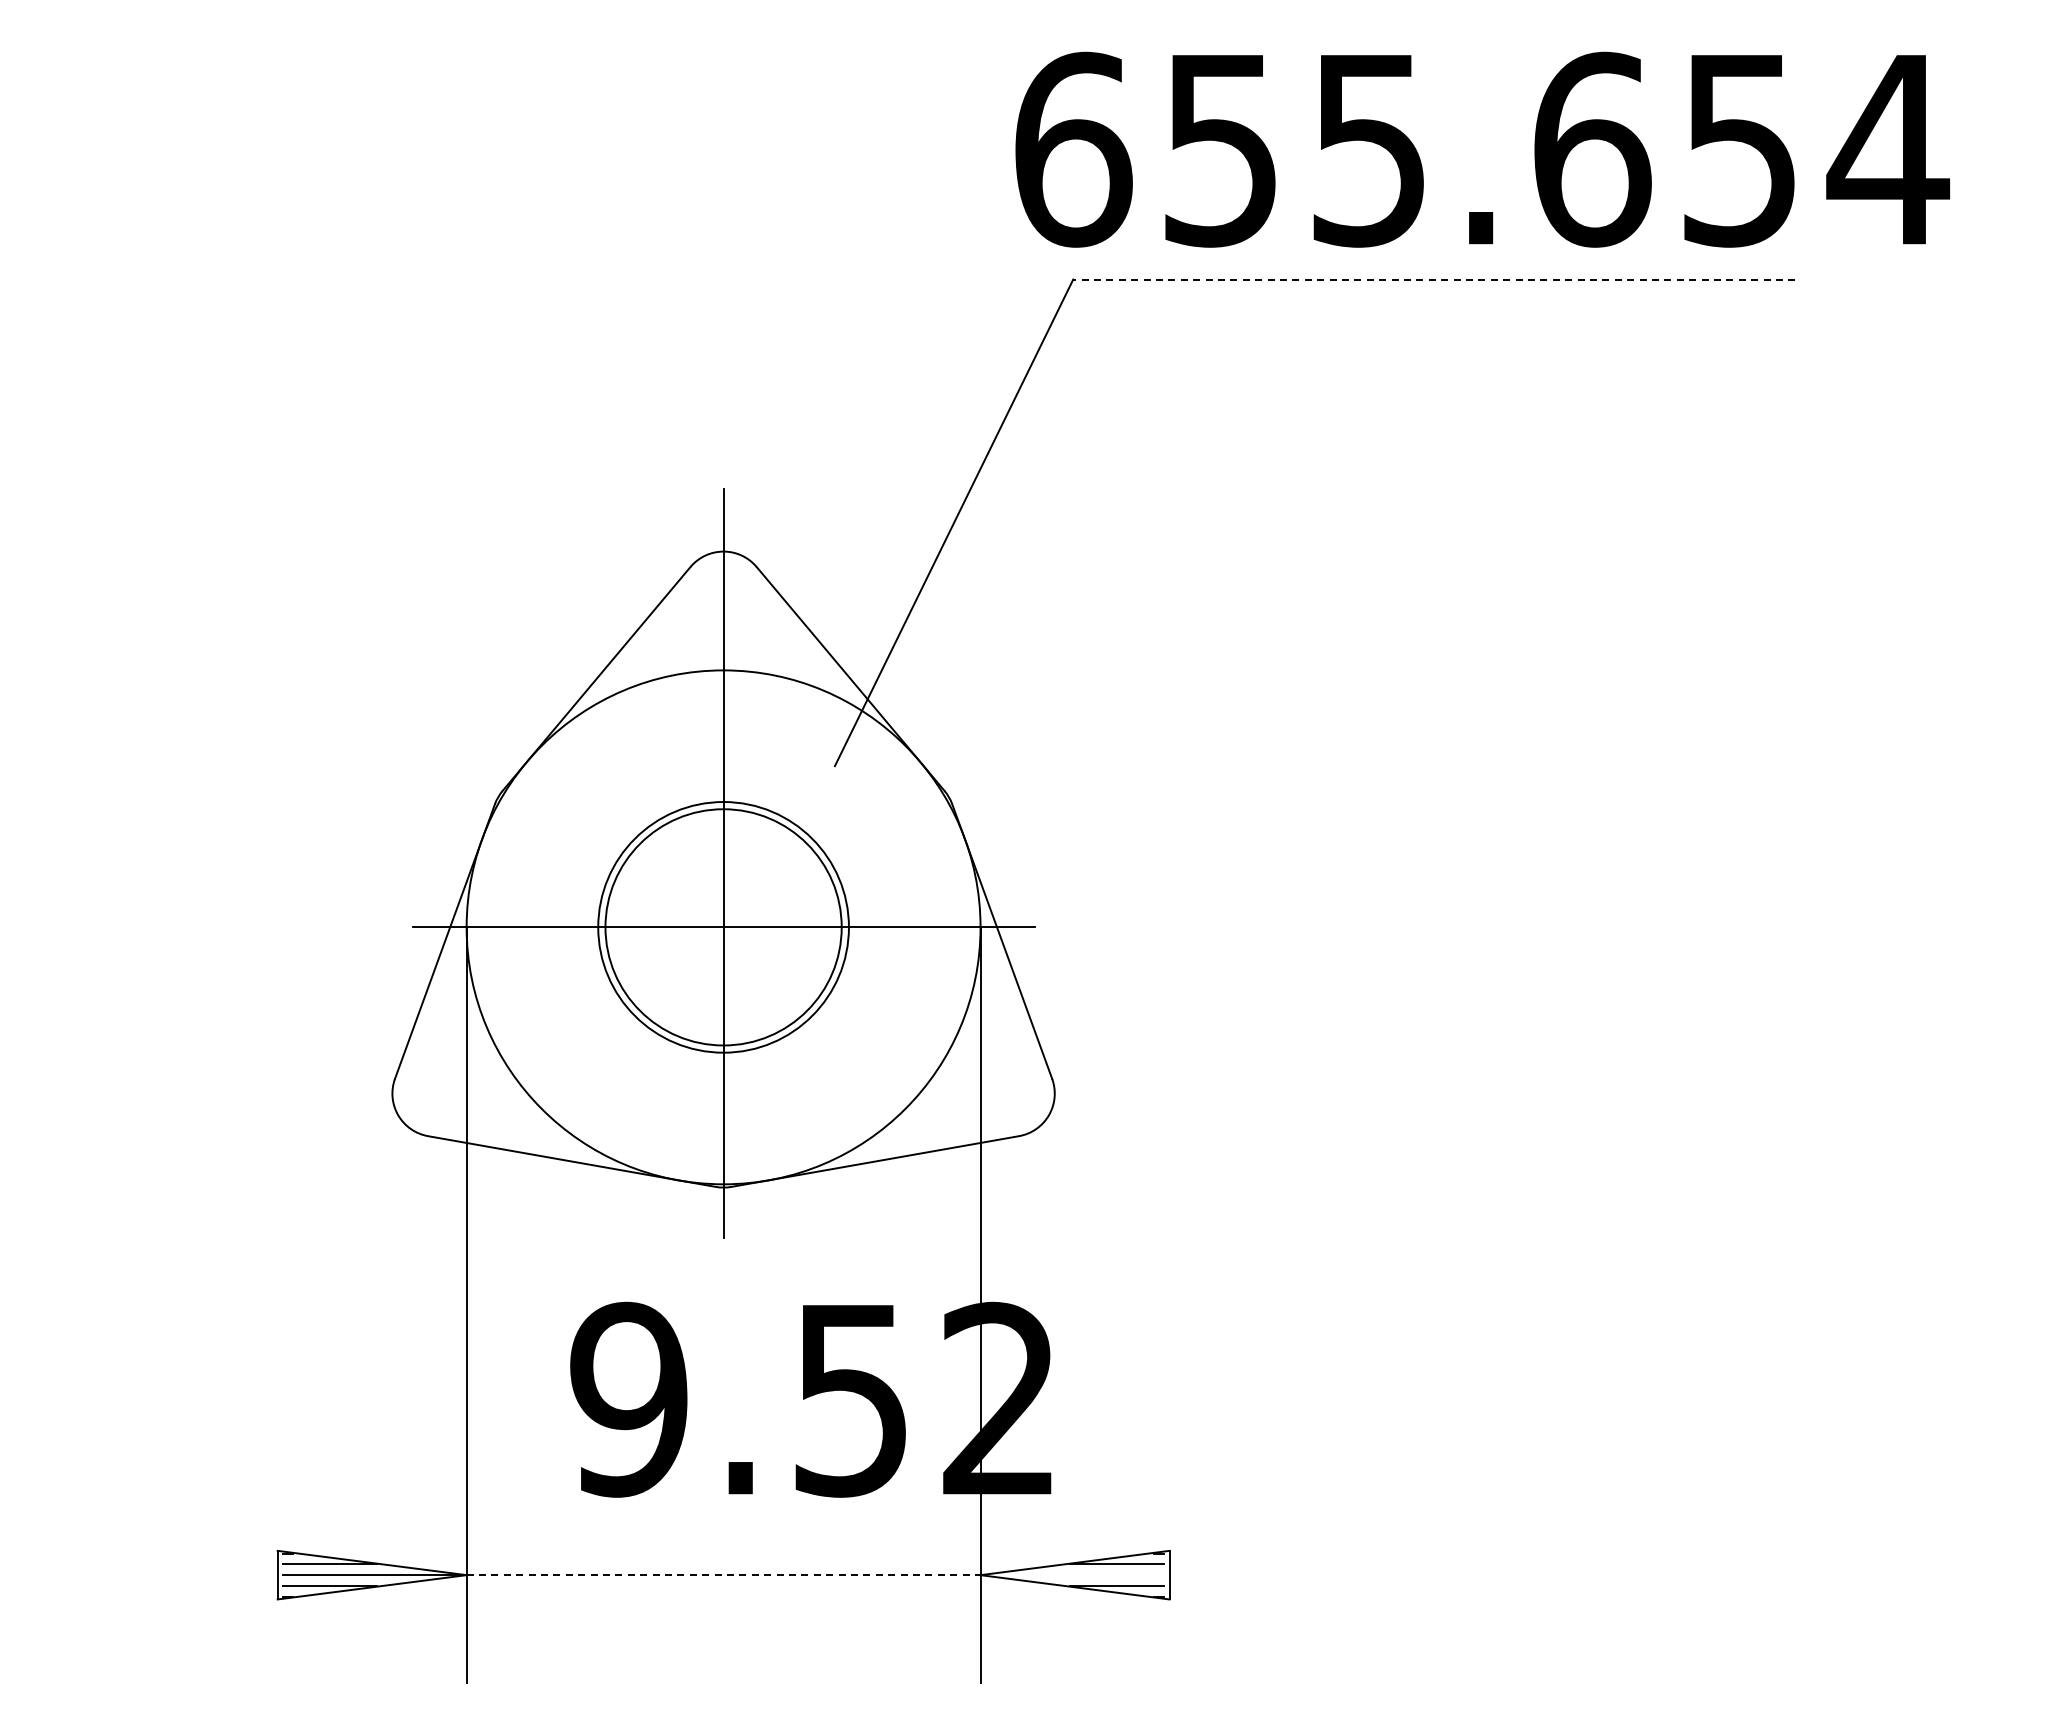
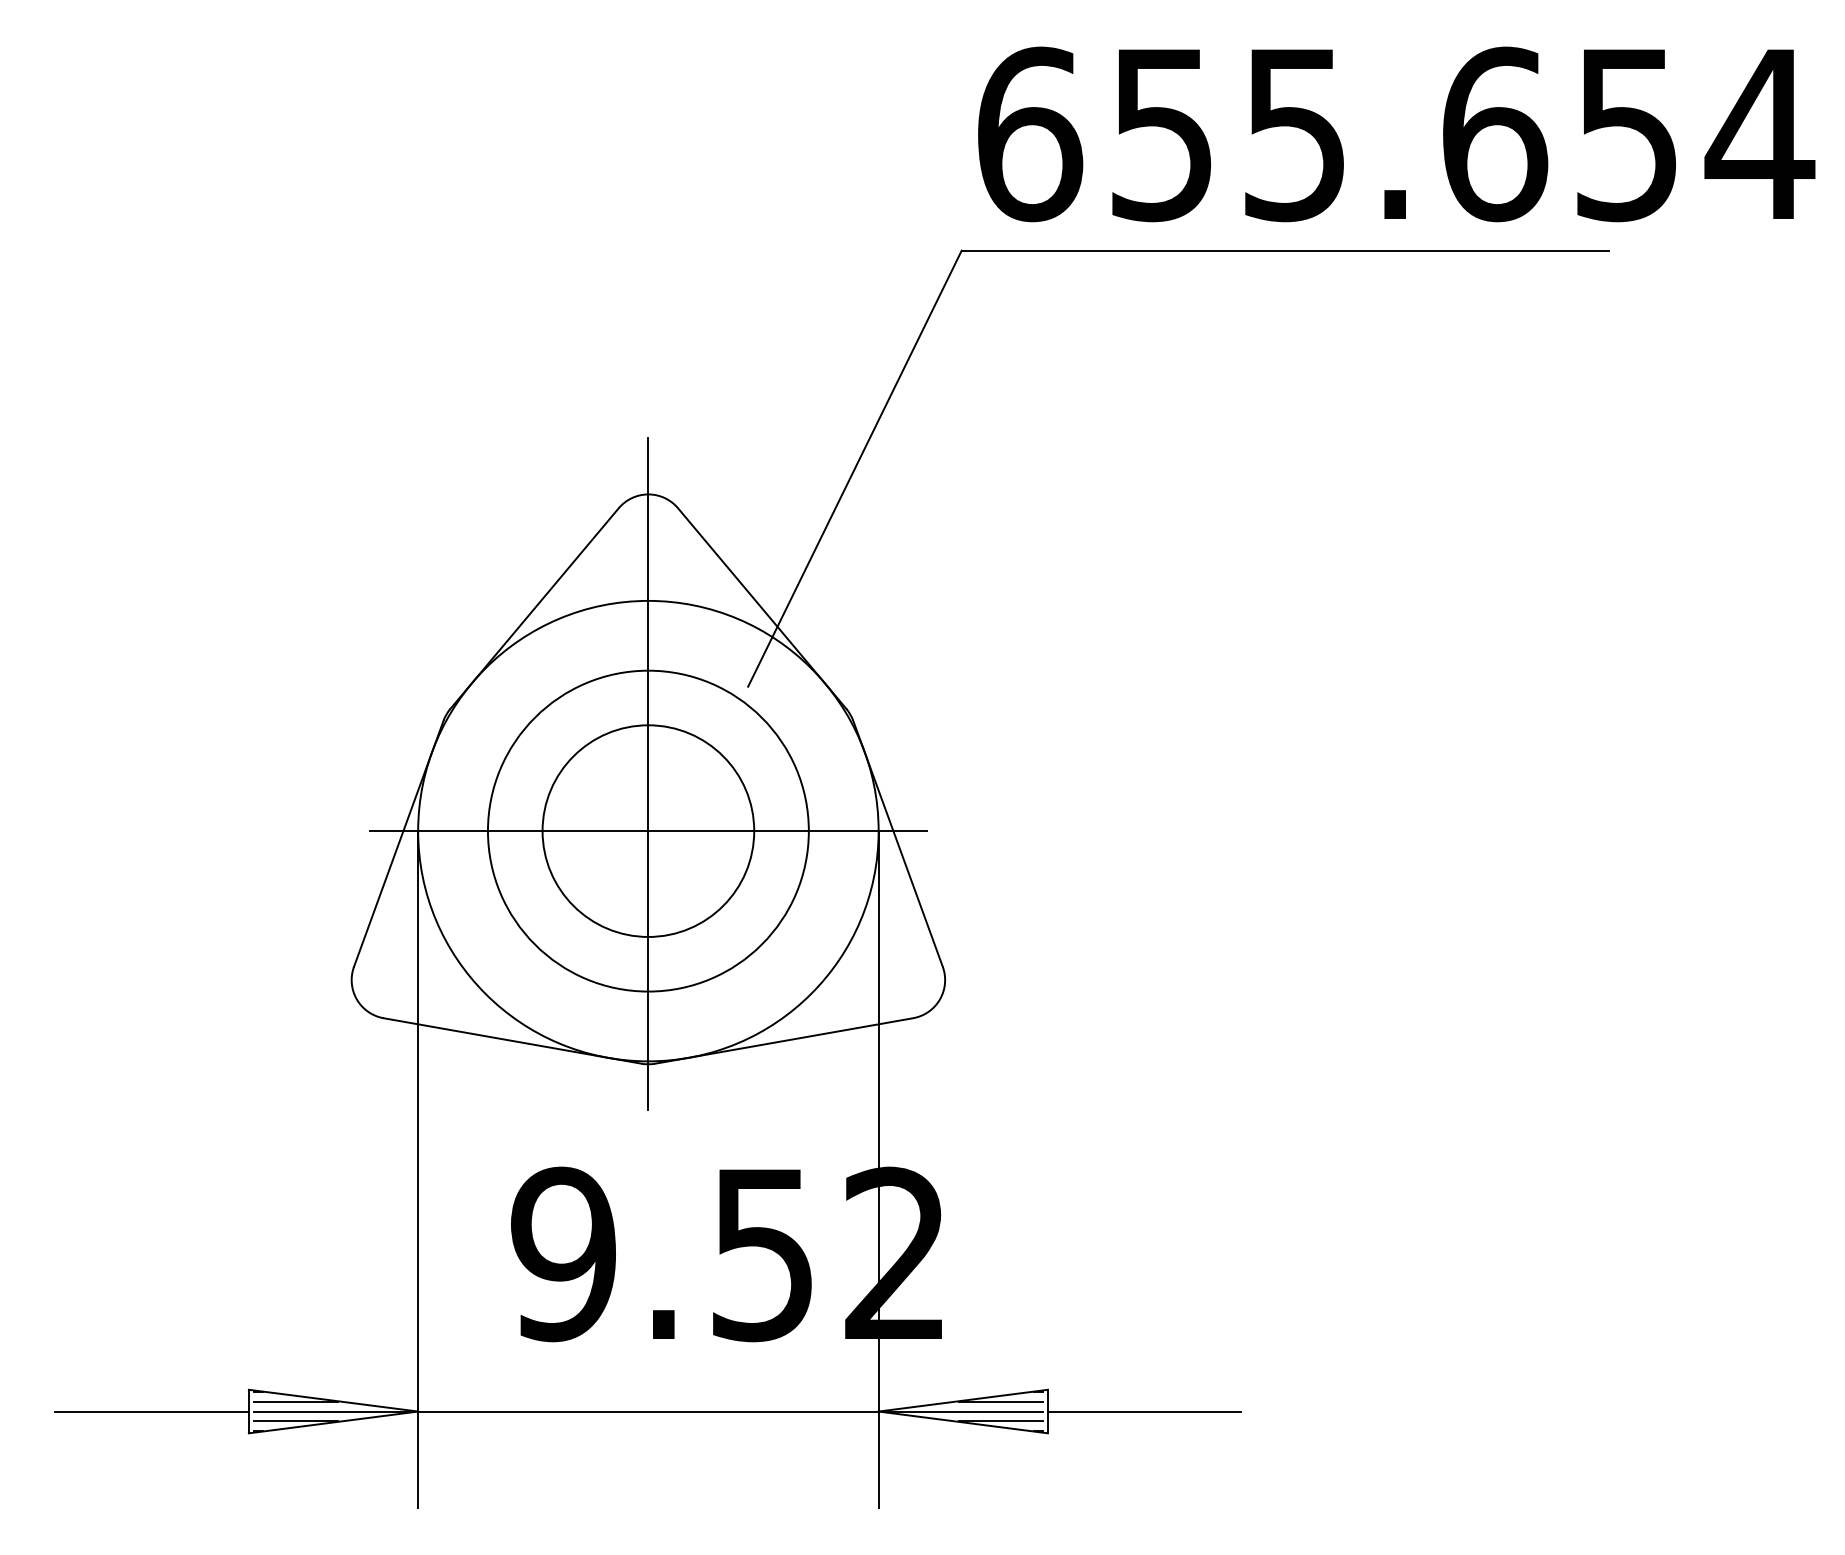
text: (1482, 149) -> (1396, 134), moved
line: (1433, 279) -> (1284, 250), dashed -> solid
circle: (723, 927) -> (648, 831), size x1.43
line: (169, 1575) -> (151, 1411), added
line: (723, 1575) -> (648, 1411), dashed -> solid
line: (1074, 1575) -> (962, 1411), added
line: (1277, 1575) -> (1144, 1411), added

